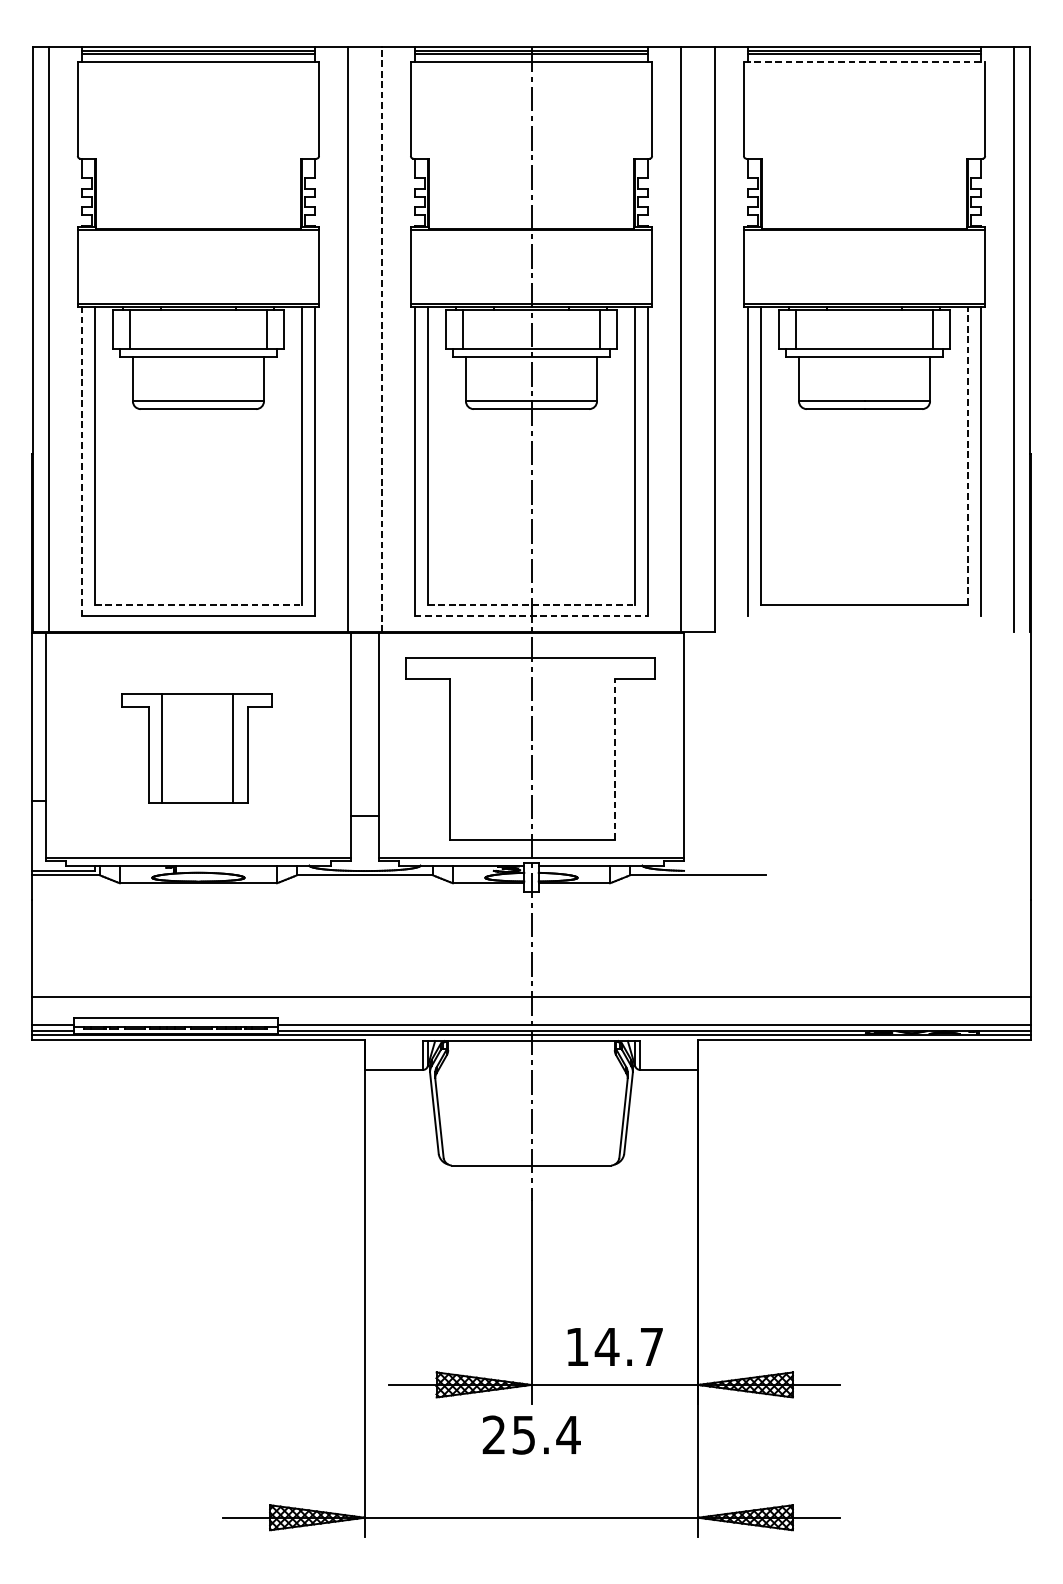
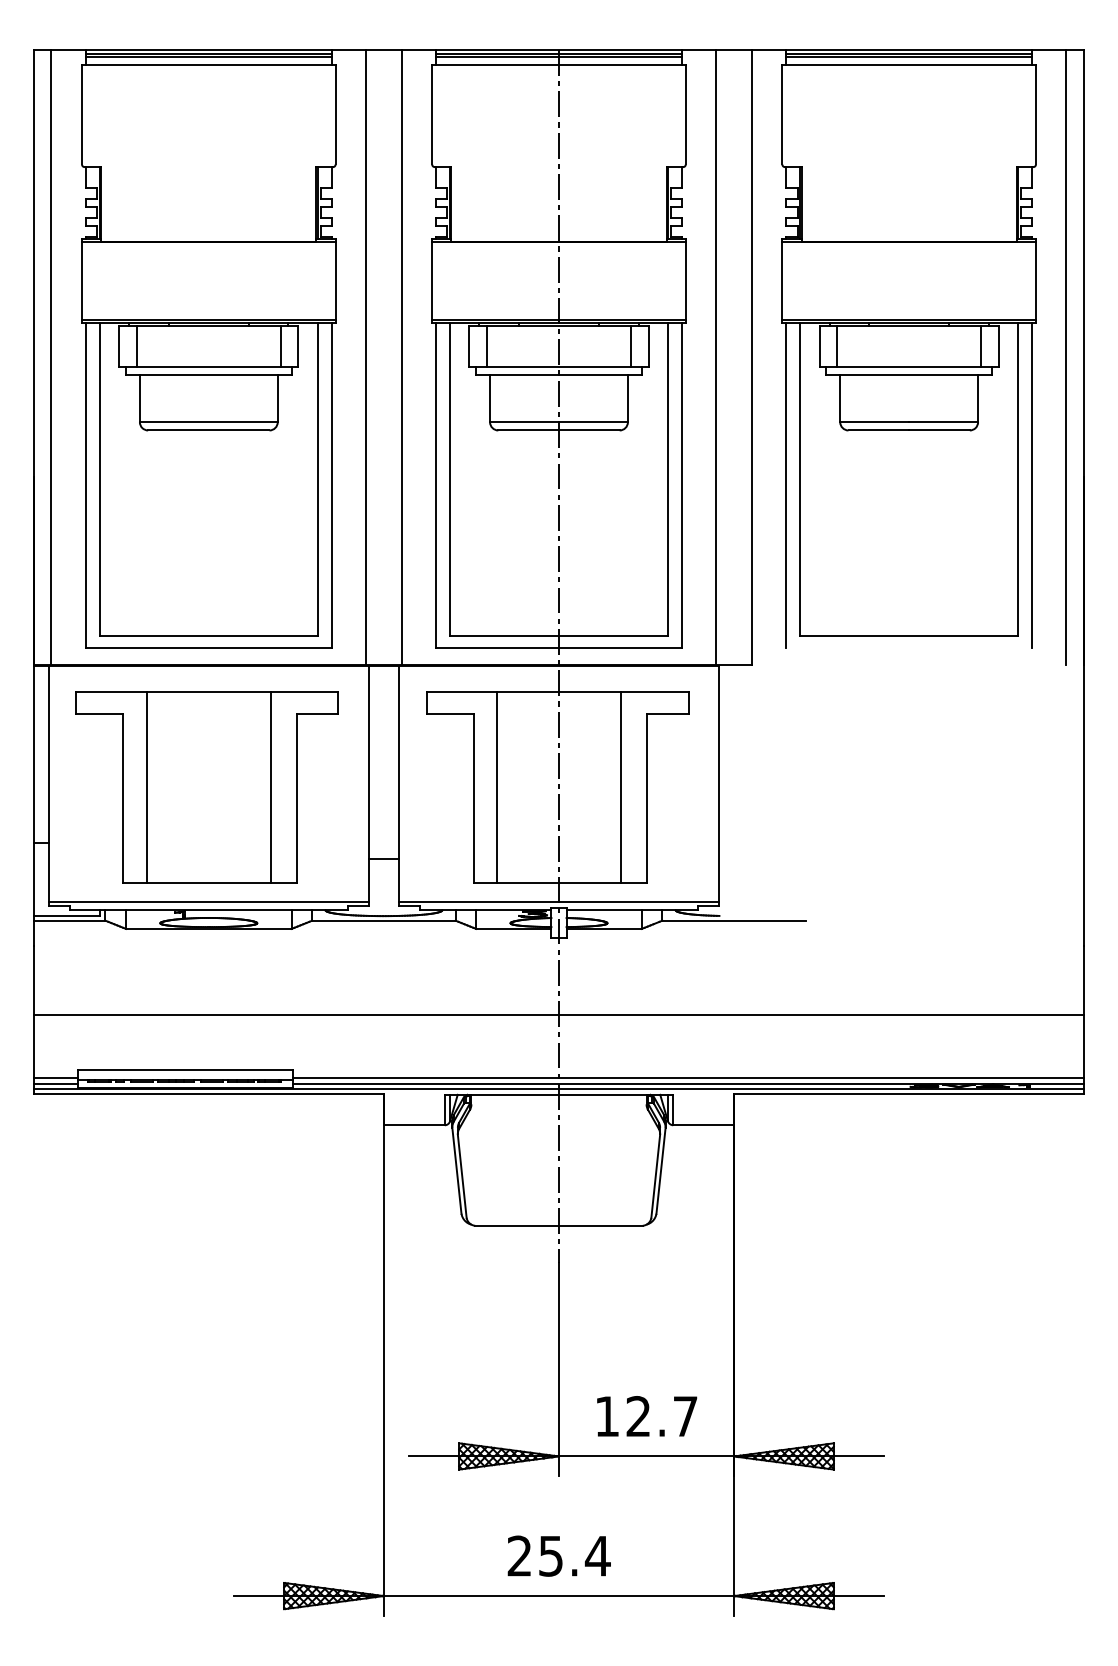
line: (864, 62) -> (909, 65), dashed -> solid
line: (381, 338) -> (401, 356), dashed -> solid
line: (968, 454) -> (1018, 478), dashed -> solid
line: (82, 461) -> (86, 485), dashed -> solid
line: (198, 604) -> (208, 635), dashed -> solid
line: (531, 604) -> (559, 635), dashed -> solid
line: (531, 616) -> (559, 648), dashed -> solid
part: (196, 748) -> (206, 787), size x1.67
line: (472, 748) -> (496, 787), added
line: (590, 748) -> (621, 787), added
line: (615, 759) -> (647, 798), dashed -> solid
line: (531, 997) -> (558, 1015), moved
text: (607, 1346) -> (638, 1416), 14.7 -> 12.7
text: (531, 1434) -> (558, 1555), moved

